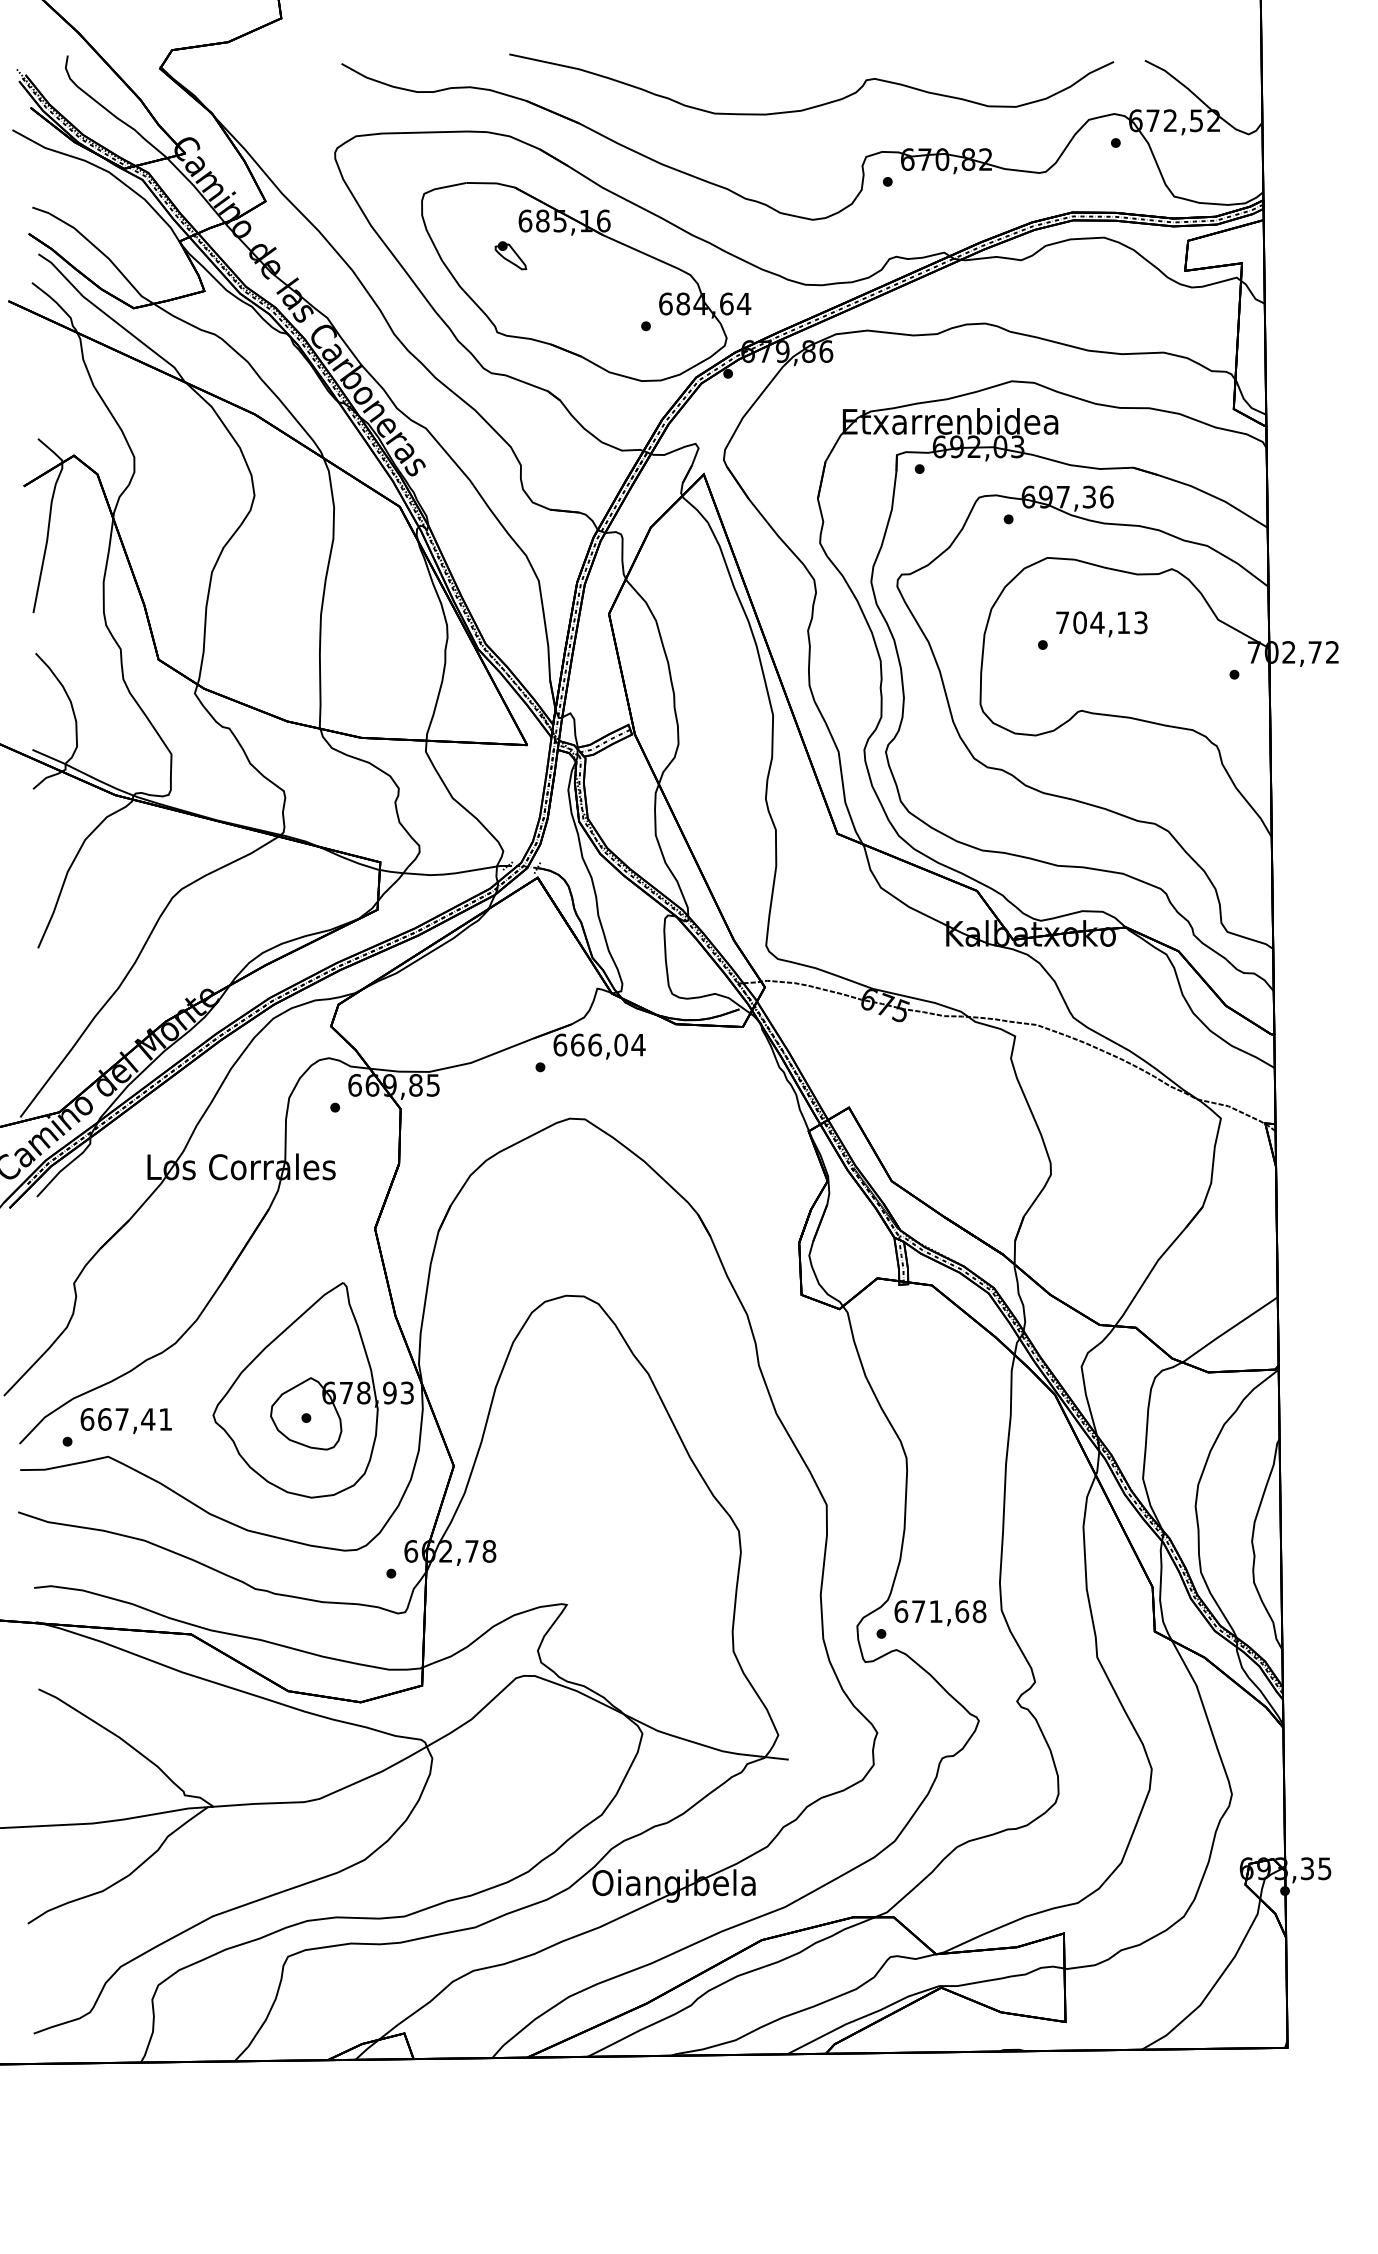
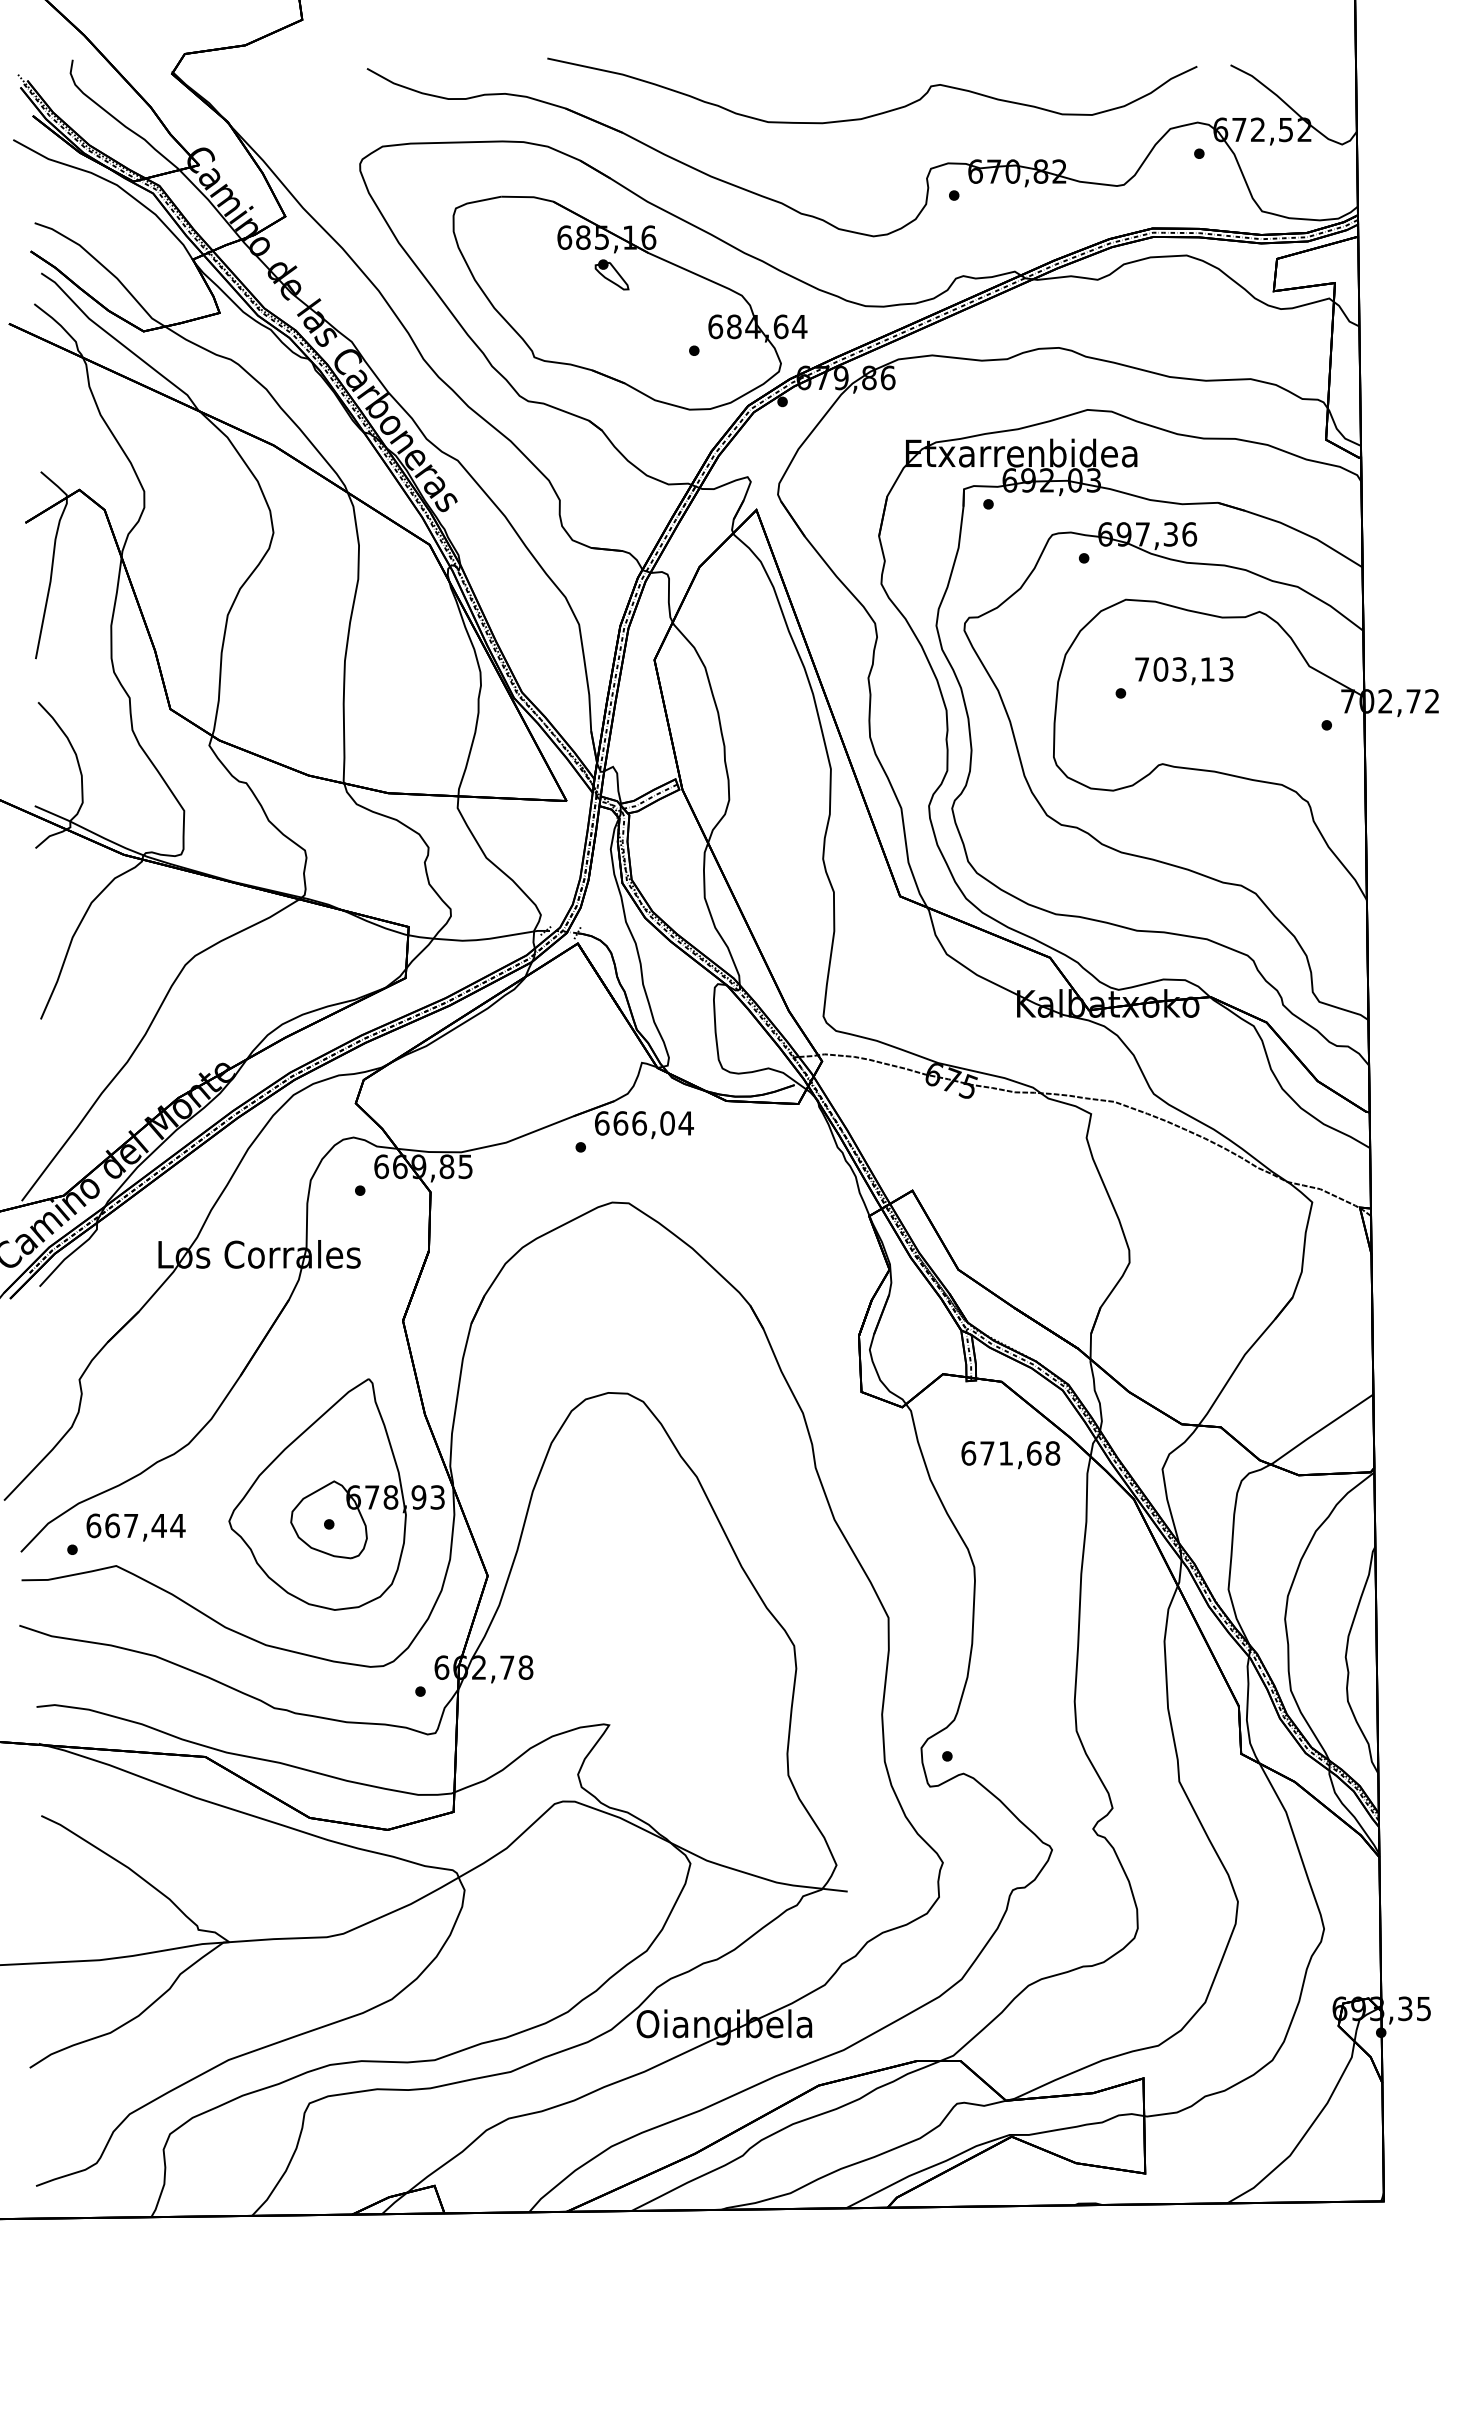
part: (510, 255) -> (611, 274), moved
text: (1097, 622) -> (1179, 669), 704,13 -> 703,13
text: (165, 1419) -> (177, 1525), 667,41 -> 667,44
text: (940, 1613) -> (1010, 1455), moved

